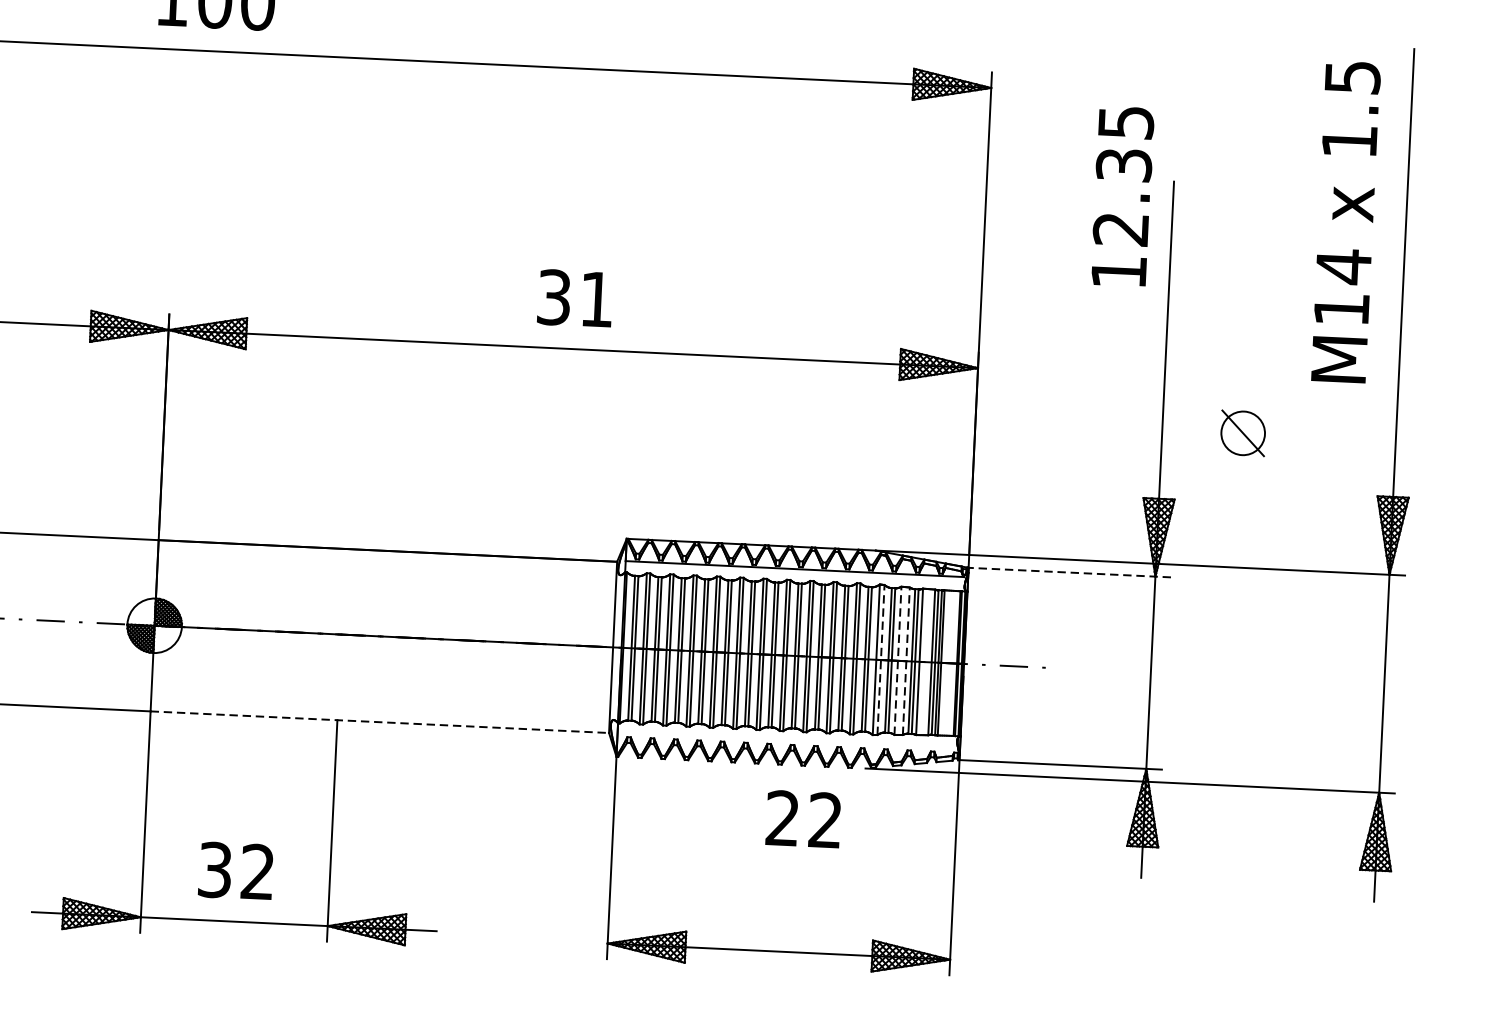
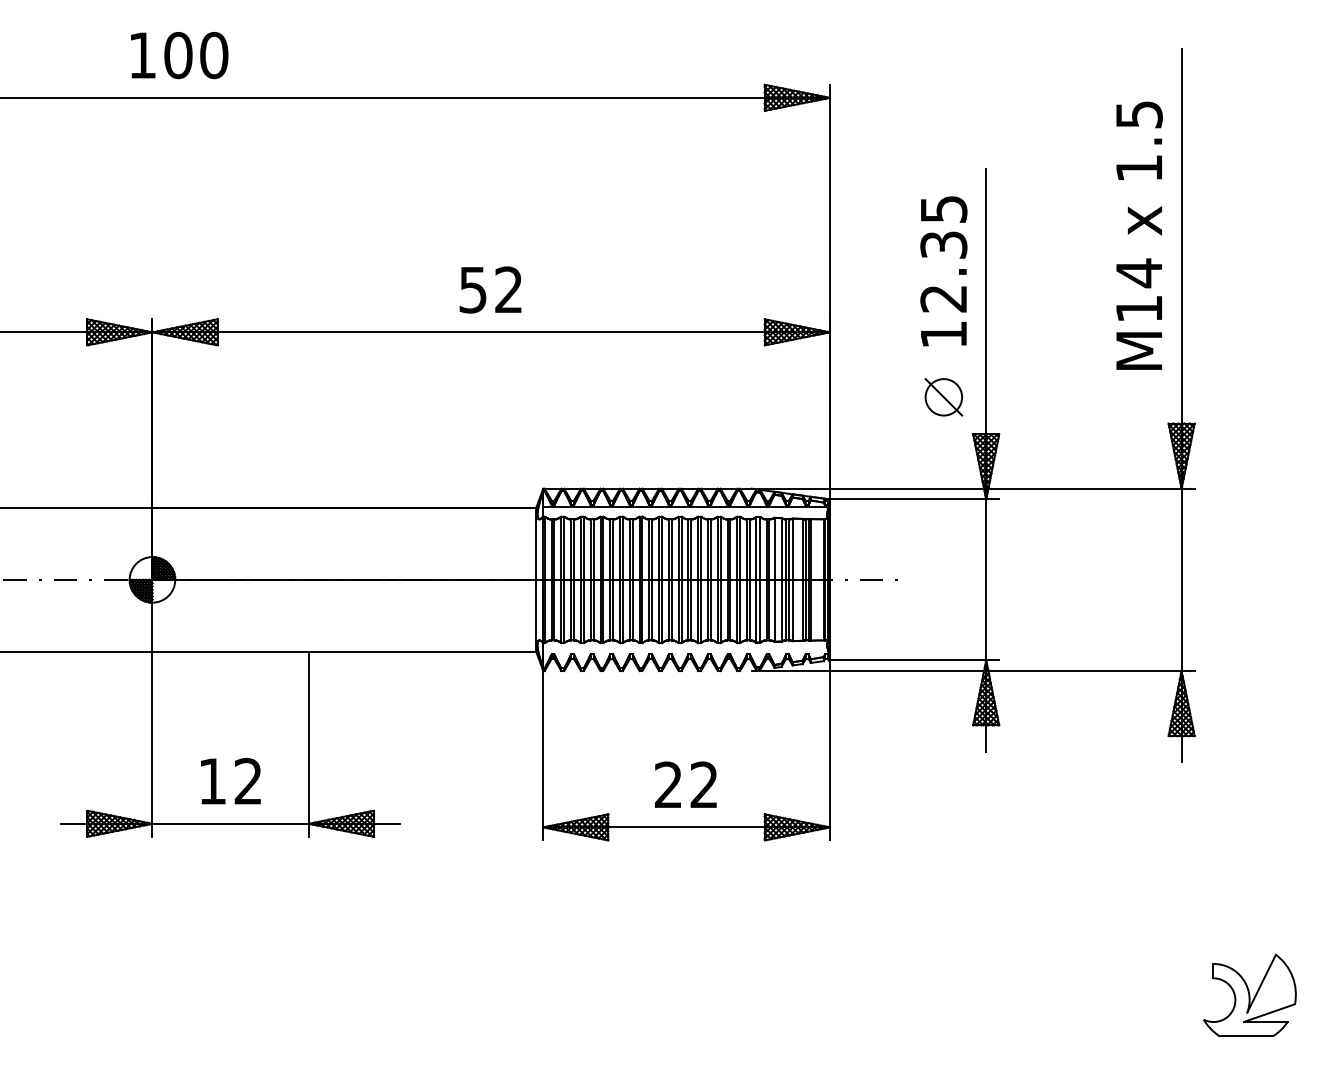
text: (1122, 196) -> (943, 271), moved
text: (1346, 221) -> (1139, 235), moved
text: (574, 297) -> (490, 289), 31 -> 52
part: (1242, 433) -> (943, 397), moved
line: (1069, 572) -> (914, 499), dashed -> solid
line: (881, 659) -> (760, 579), dashed -> solid
line: (897, 660) -> (774, 579), dashed -> solid
line: (906, 660) -> (781, 579), dashed -> solid
line: (380, 722) -> (344, 651), dashed -> solid
text: (803, 818) -> (685, 784), moved
text: (215, 870) -> (212, 781), 32 -> 12

